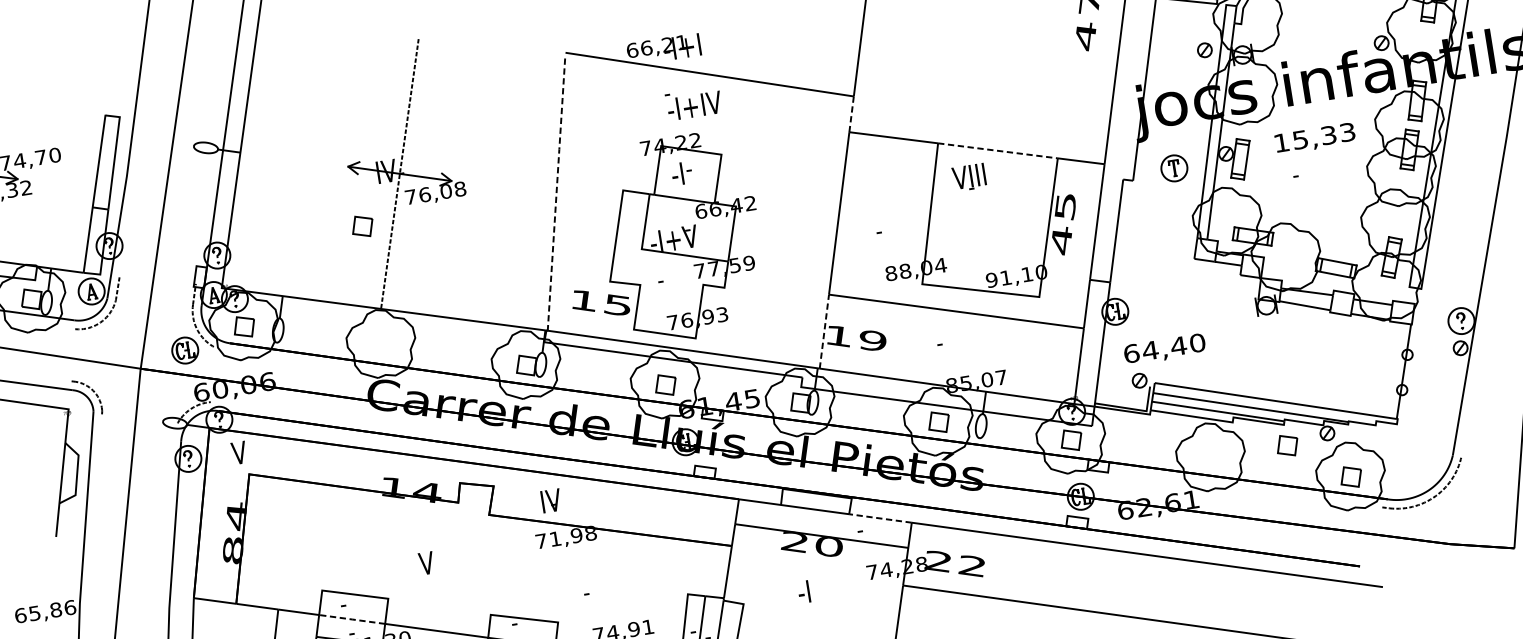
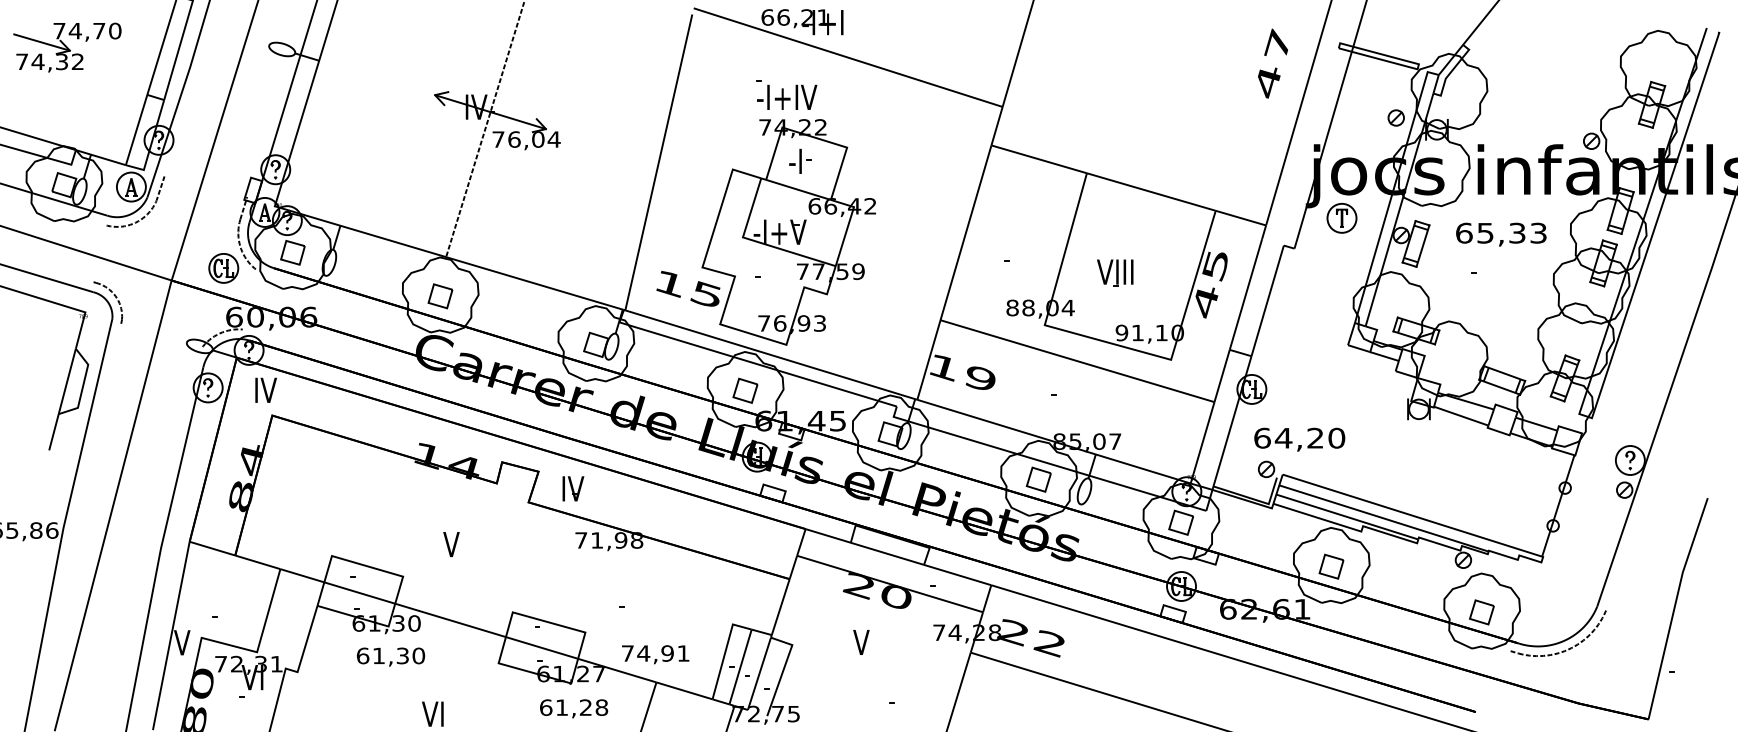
part: (693, 103) -> (786, 94), moved
line: (852, 114) -> (997, 126), dashed -> solid
text: (1281, 142) -> (1464, 232), 15,33 -> 65,33
line: (997, 150) -> (1150, 191), dashed -> solid
part: (1173, 168) -> (1341, 218), moved
part: (969, 176) -> (1115, 272), moved
text: (459, 189) -> (553, 139), 76,08 -> 76,04
line: (556, 194) -> (658, 162), dashed -> solid
part: (362, 226) -> (440, 296), moved
line: (824, 331) -> (929, 359), dashed -> solid
text: (1178, 345) -> (1315, 437), 64,40 -> 64,20
part: (1287, 445) -> (1331, 566), moved
text: (239, 452) -> (265, 389), V -> IV
part: (551, 500) -> (573, 488), moved
line: (880, 518) -> (957, 574), dashed -> solid
text: (804, 592) -> (861, 642), -I -> V
line: (351, 619) -> (359, 593), dashed -> solid

